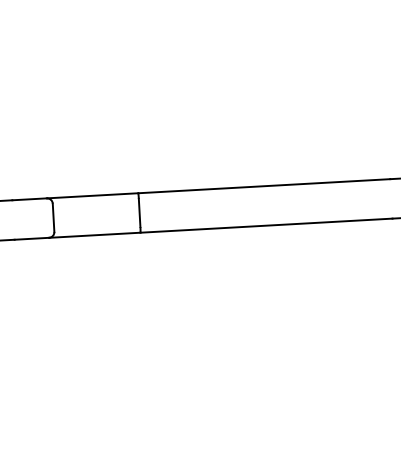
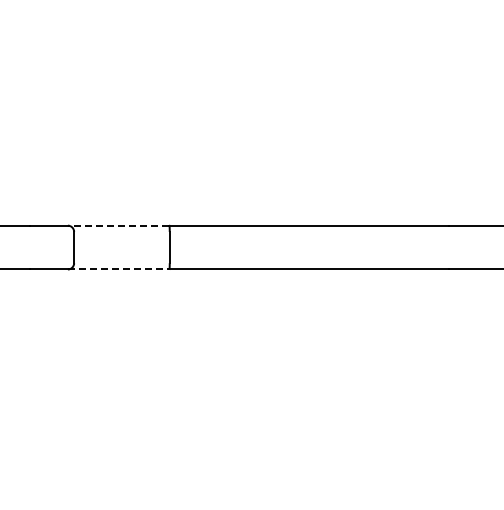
line: (92, 195) -> (118, 225), solid -> dashed
line: (94, 235) -> (118, 269), solid -> dashed

